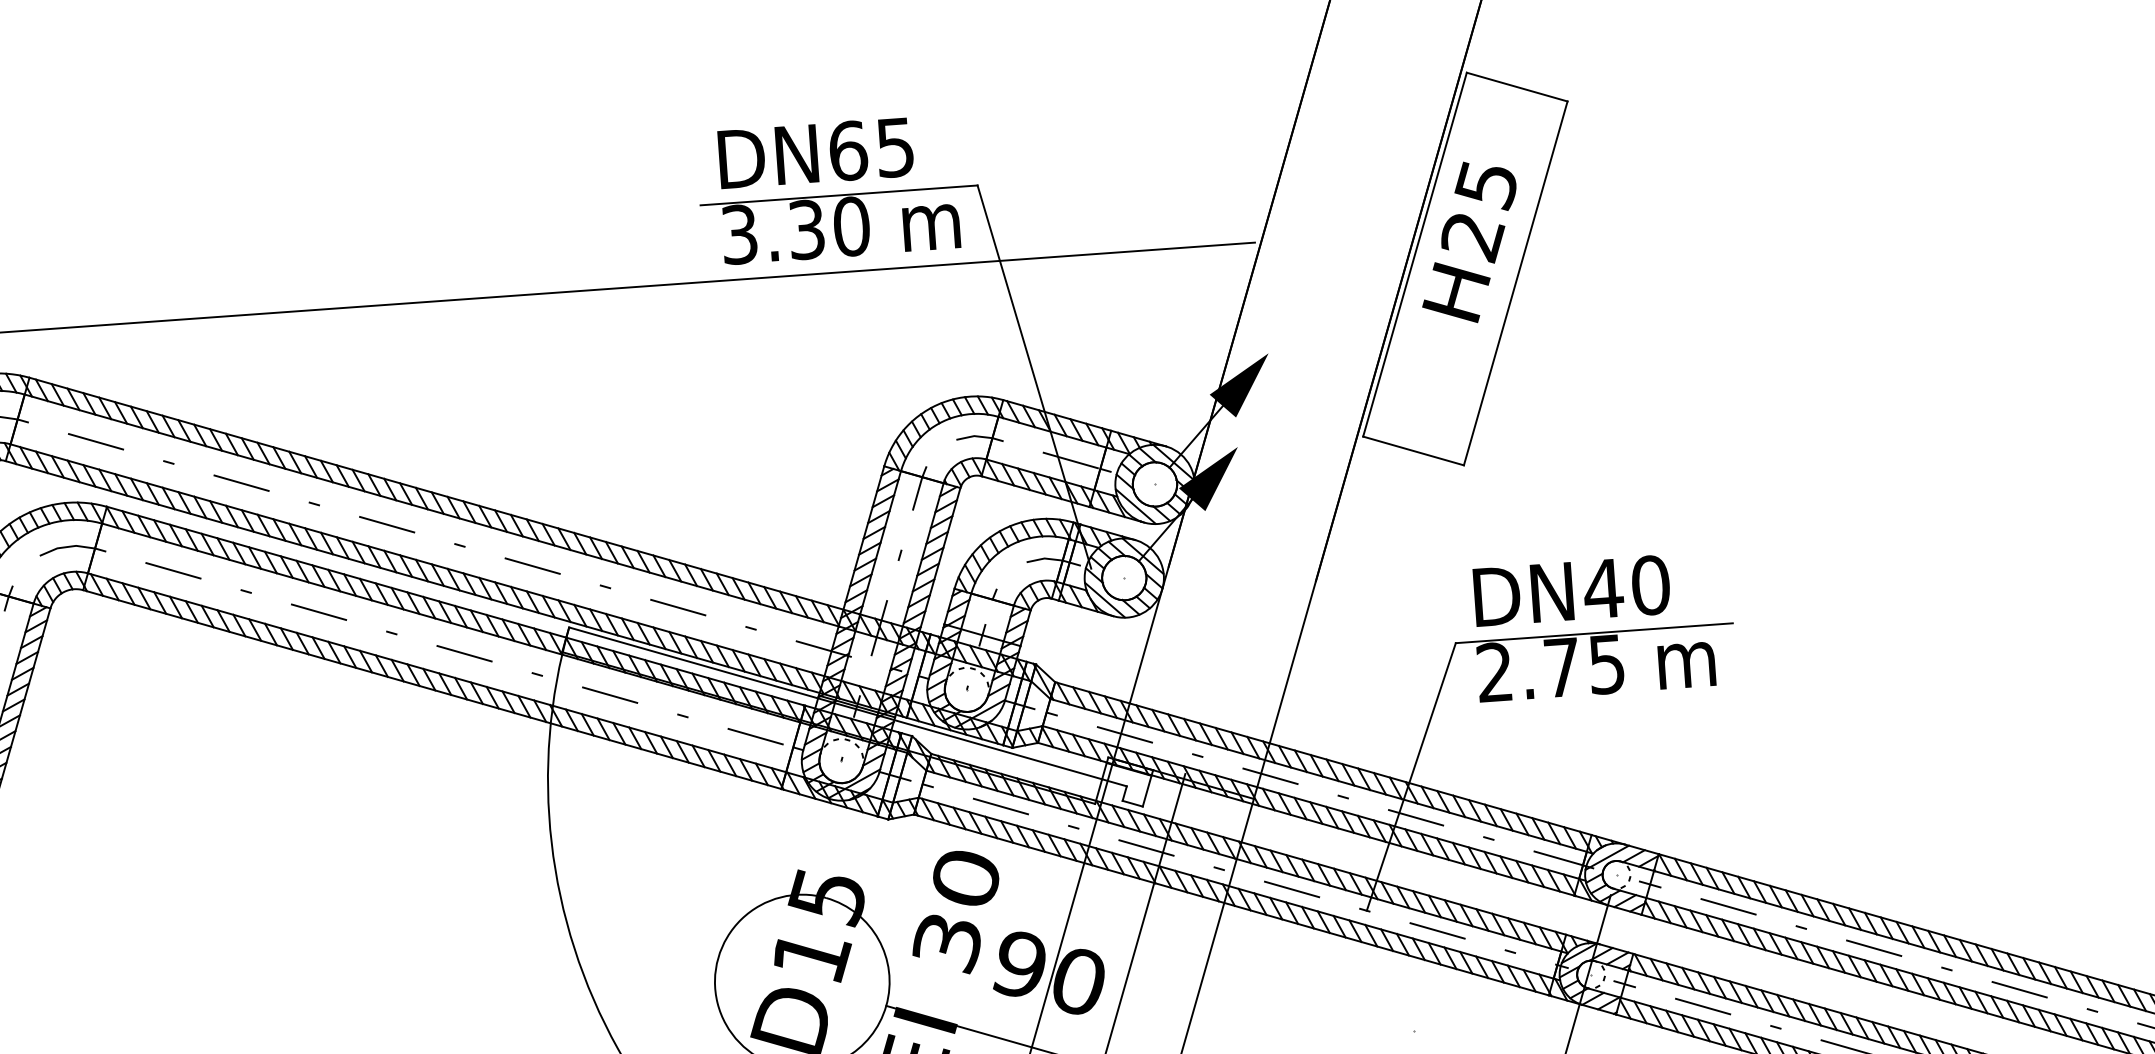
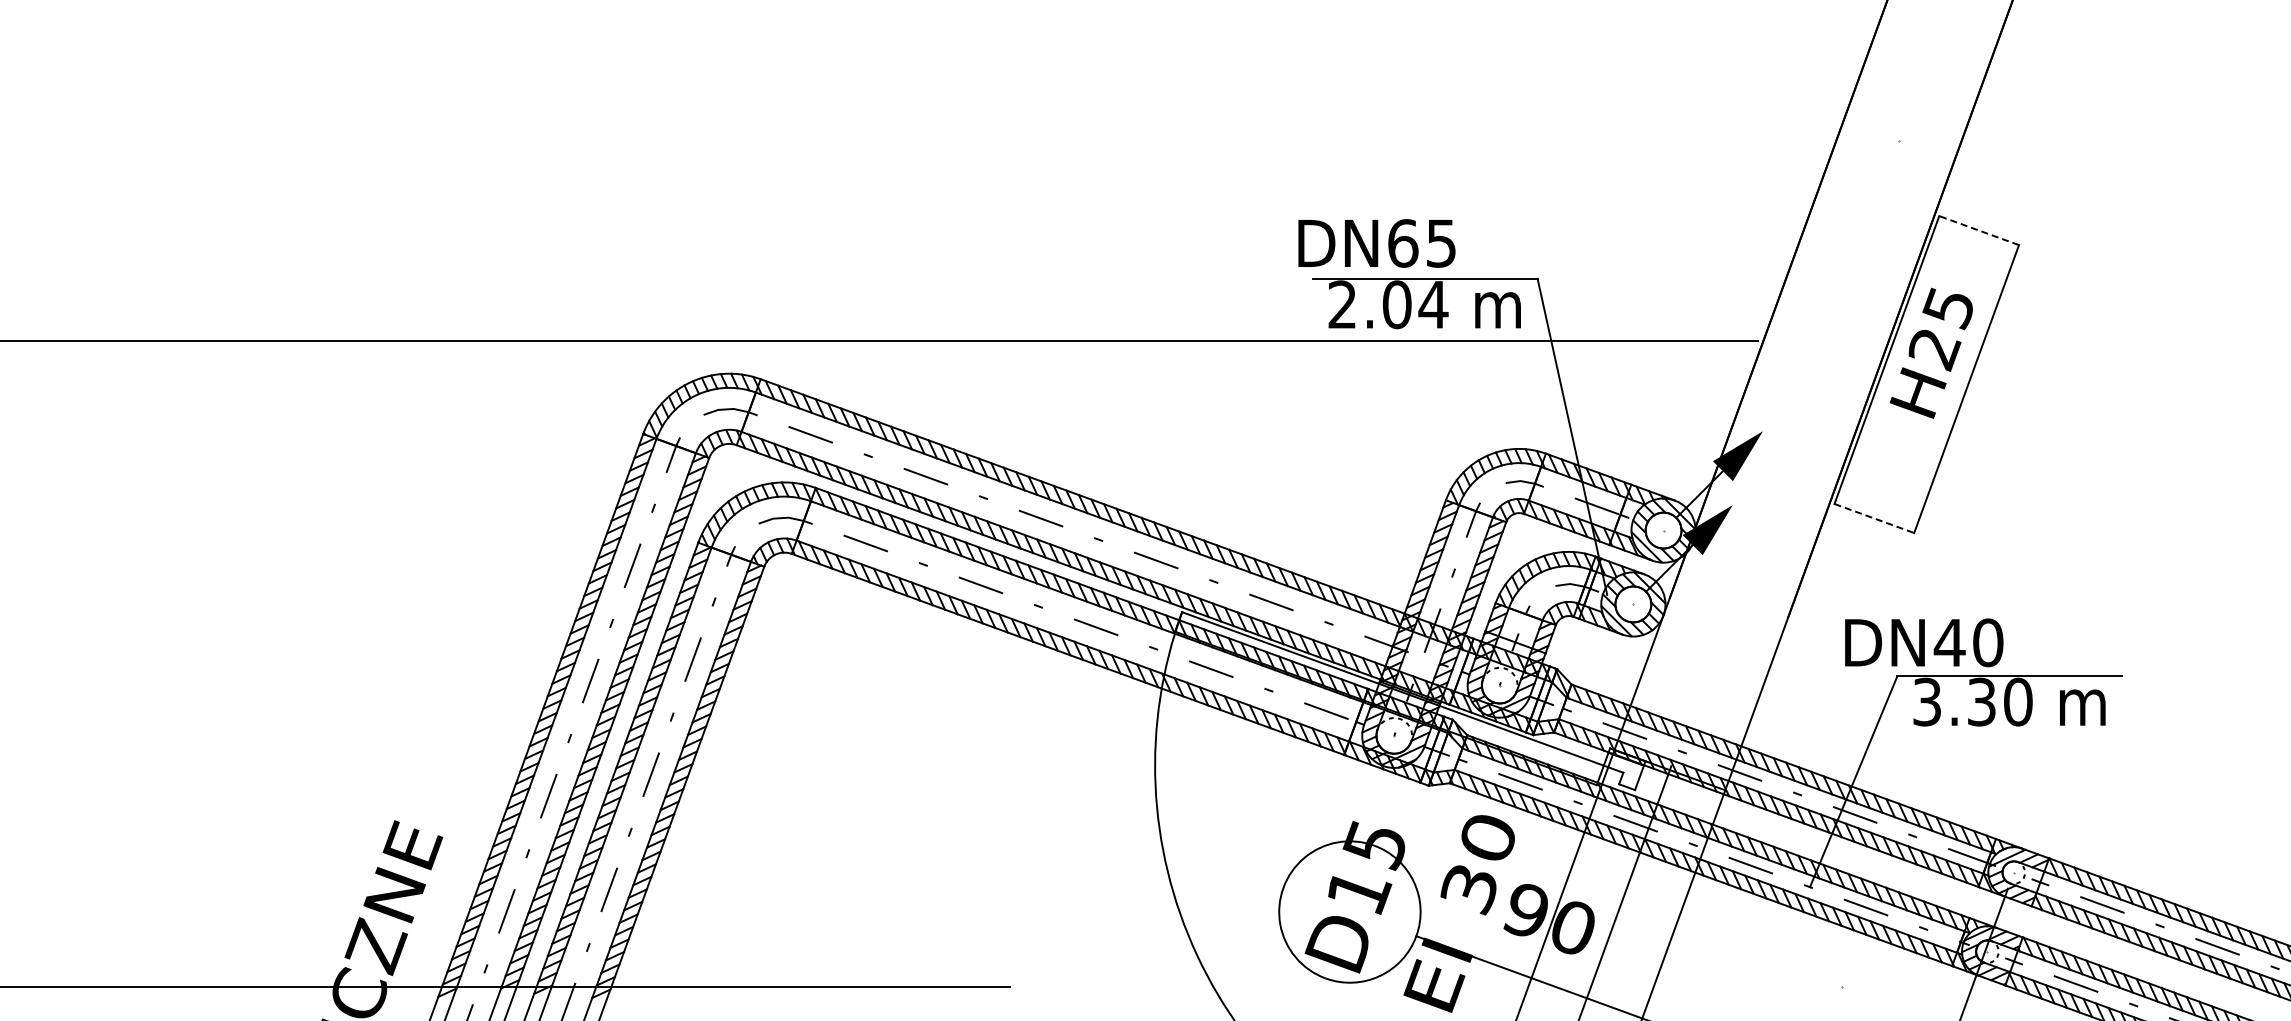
line: (1516, 87) -> (1978, 230), solid -> dashed
text: (815, 153) -> (1376, 243), moved
text: (796, 230) -> (1388, 304), 3.30 -> 2.04
line: (1413, 450) -> (1874, 518), solid -> dashed
text: (1572, 590) -> (1924, 642), moved
text: (1550, 667) -> (1972, 701), 2.75 -> 3.30

